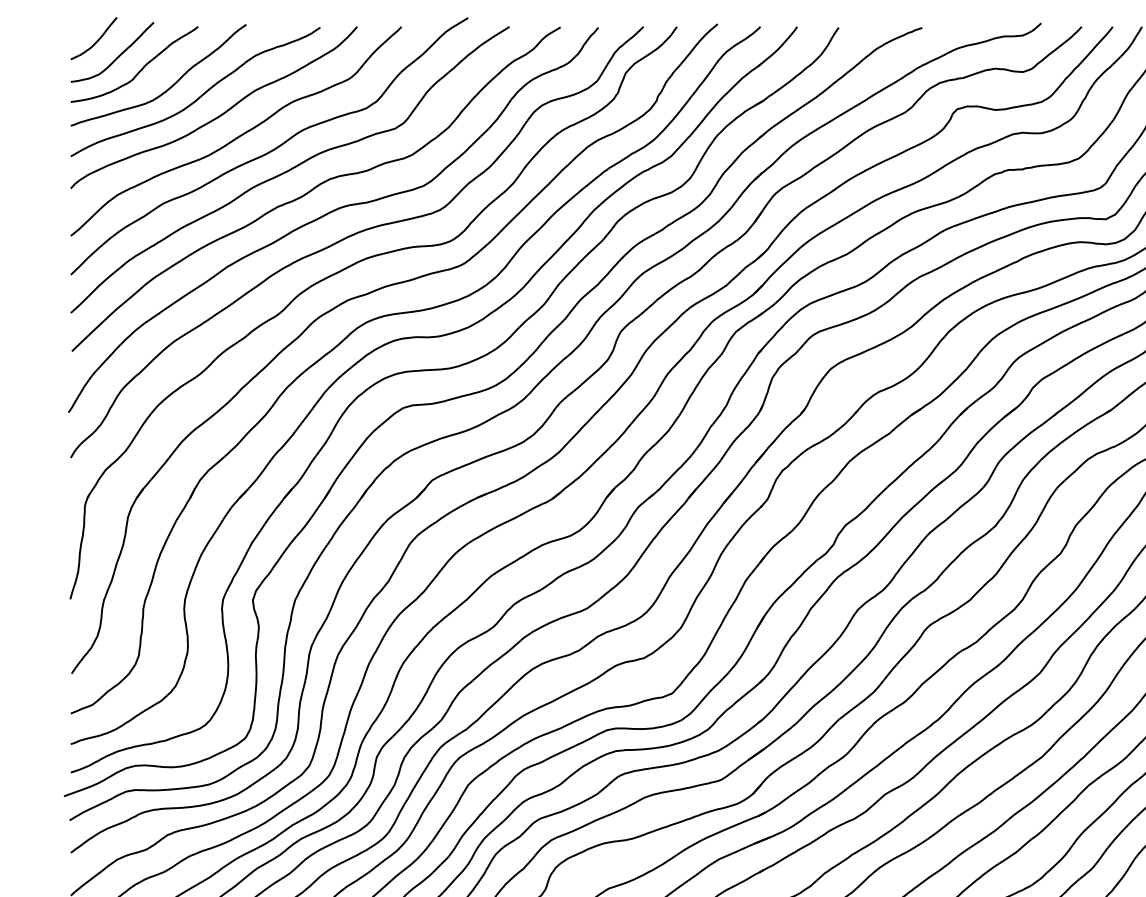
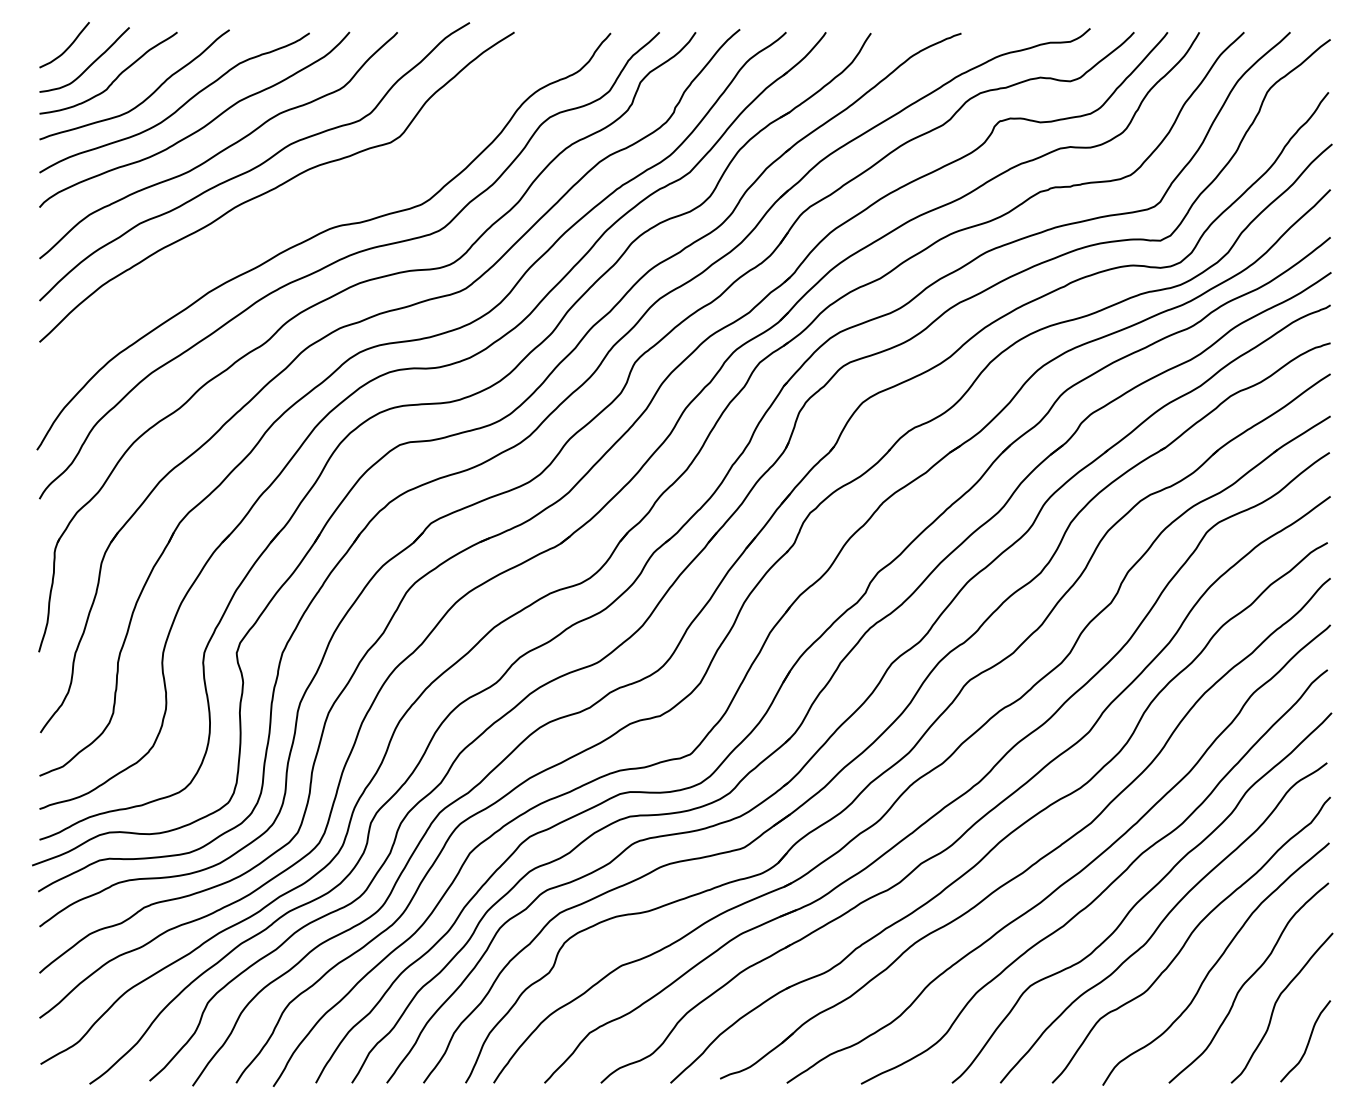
curve: (315, 188) -> (304, 207), removed

